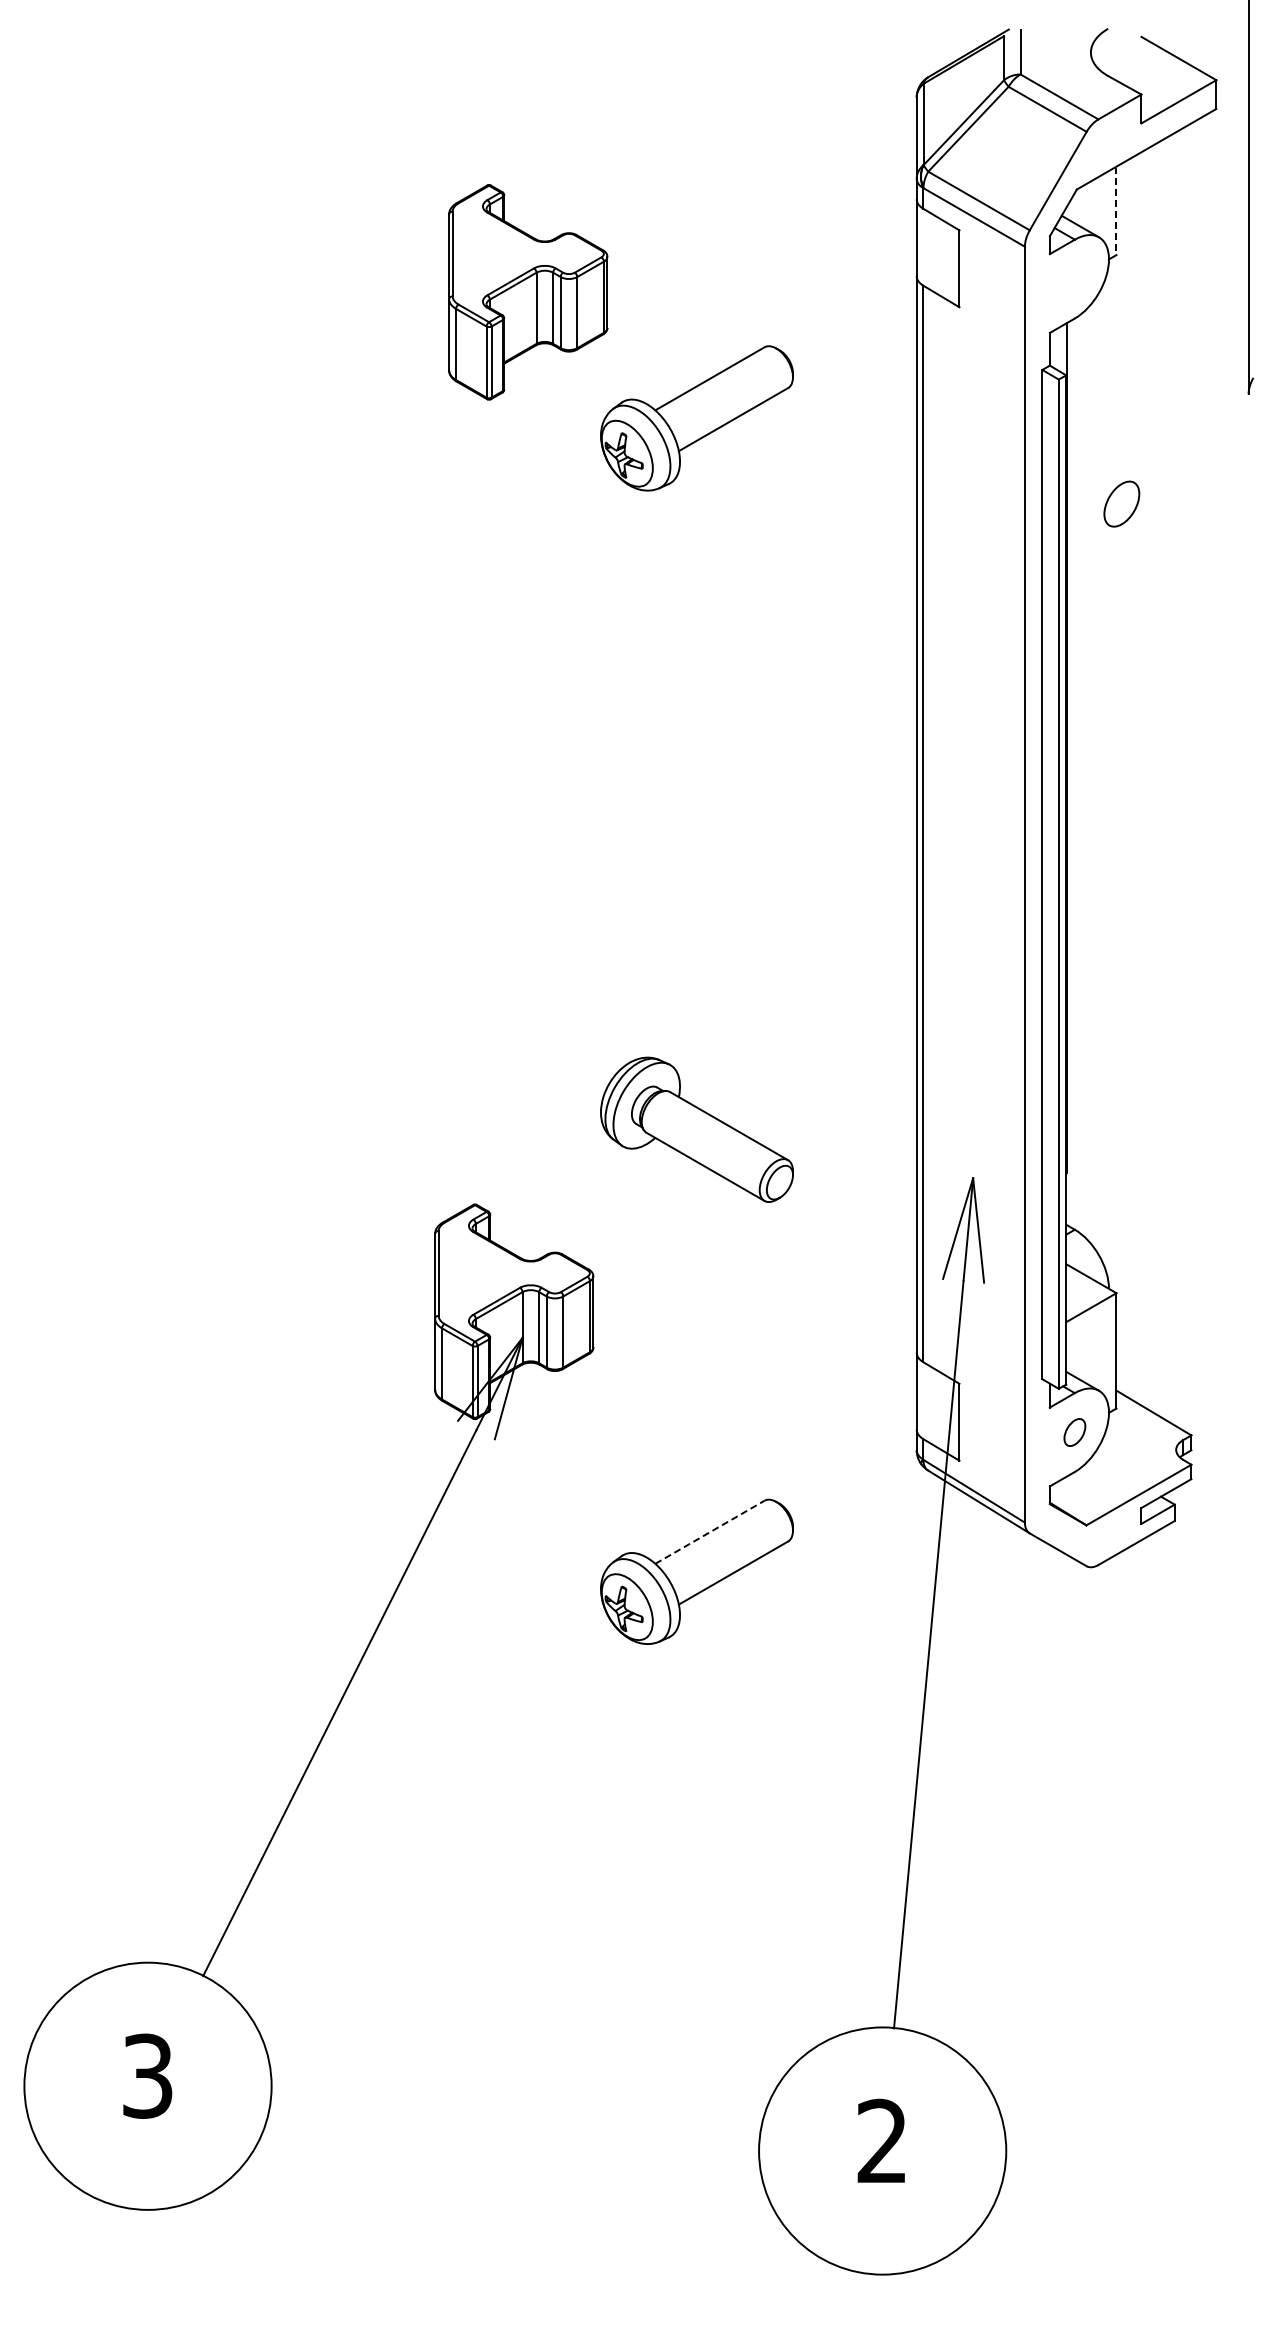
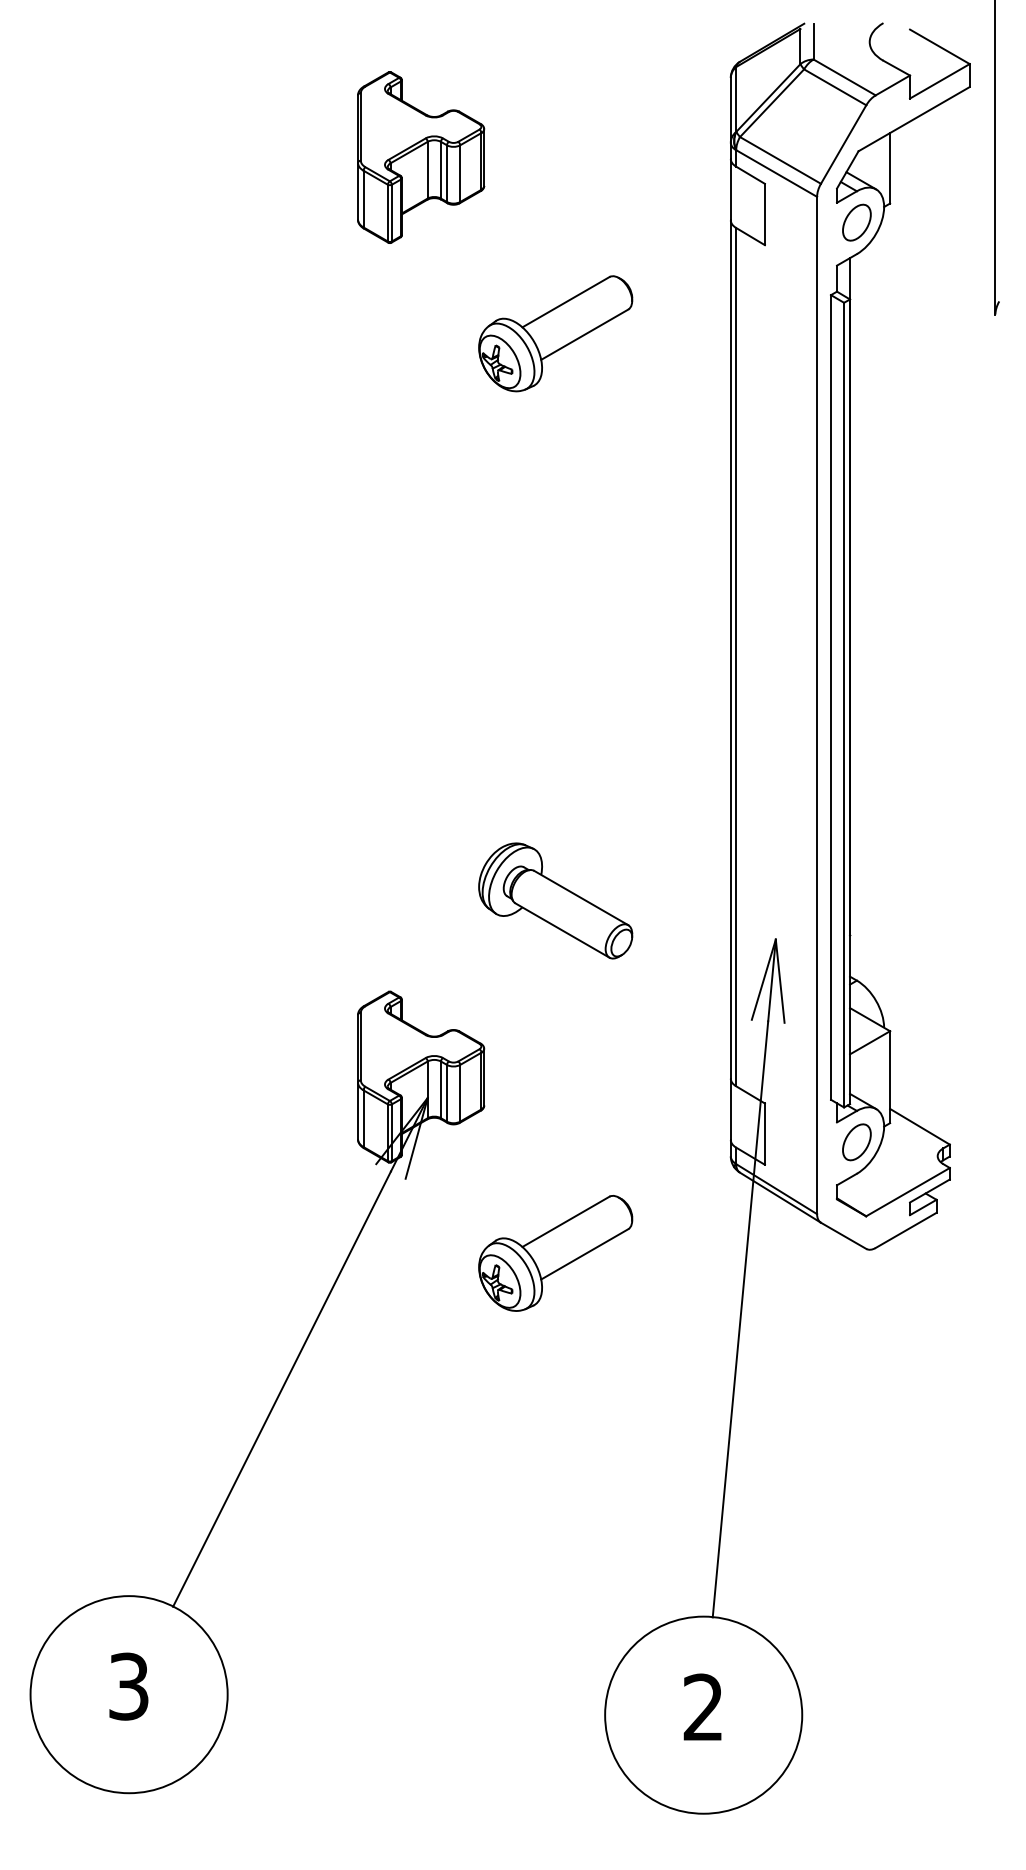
line: (1116, 211) -> (890, 168), dashed -> solid
part: (528, 292) -> (421, 157), moved
part: (1121, 503) -> (856, 222), moved
part: (1074, 1432) -> (856, 1142), size x1.67
line: (710, 1532) -> (566, 1222), dashed -> solid
part: (331, 1717) -> (275, 1400), moved

